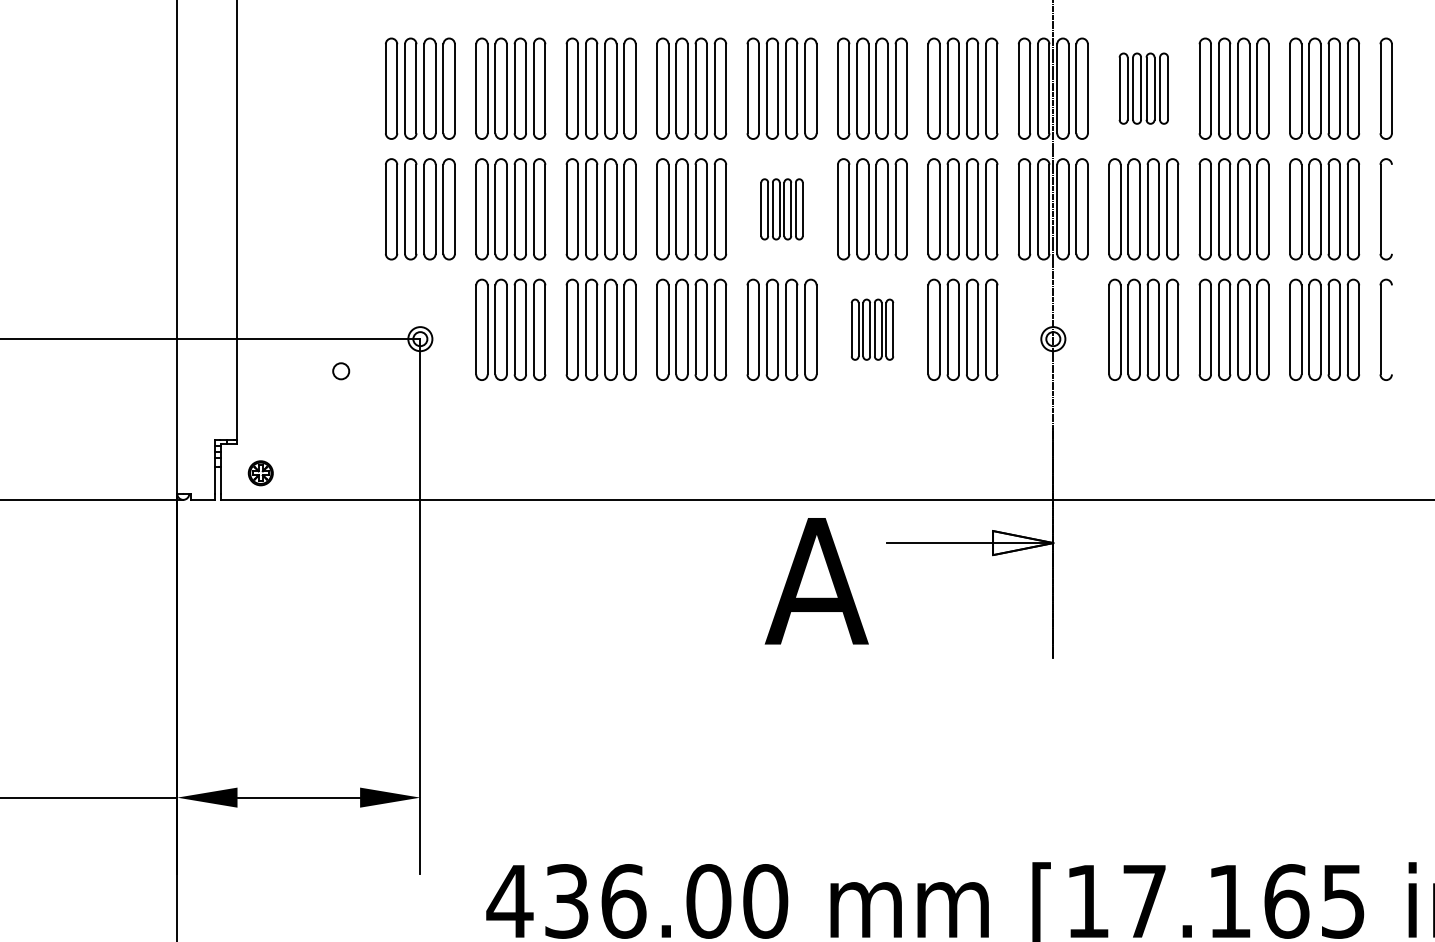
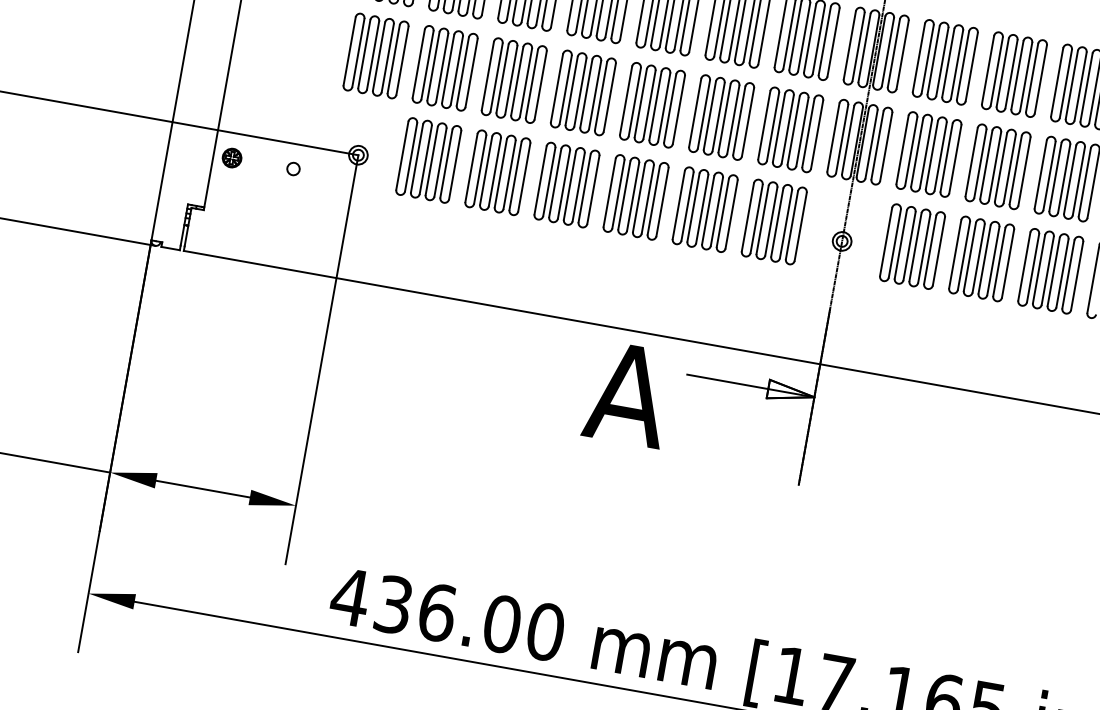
part: (1143, 88) -> (945, 62), size x1.43
part: (781, 209) -> (652, 105), size x1.67
part: (872, 329) -> (705, 209), size x1.67
part: (260, 473) -> (231, 158), moved

